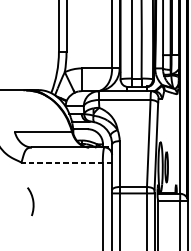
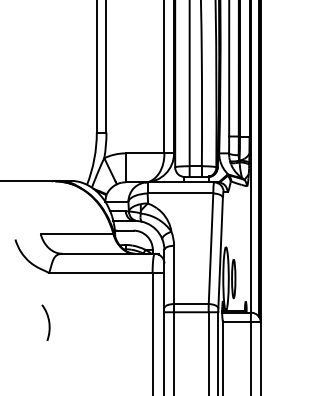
line: (66, 162) -> (106, 273), dashed -> solid
curve: (32, 201) -> (48, 322), moved

